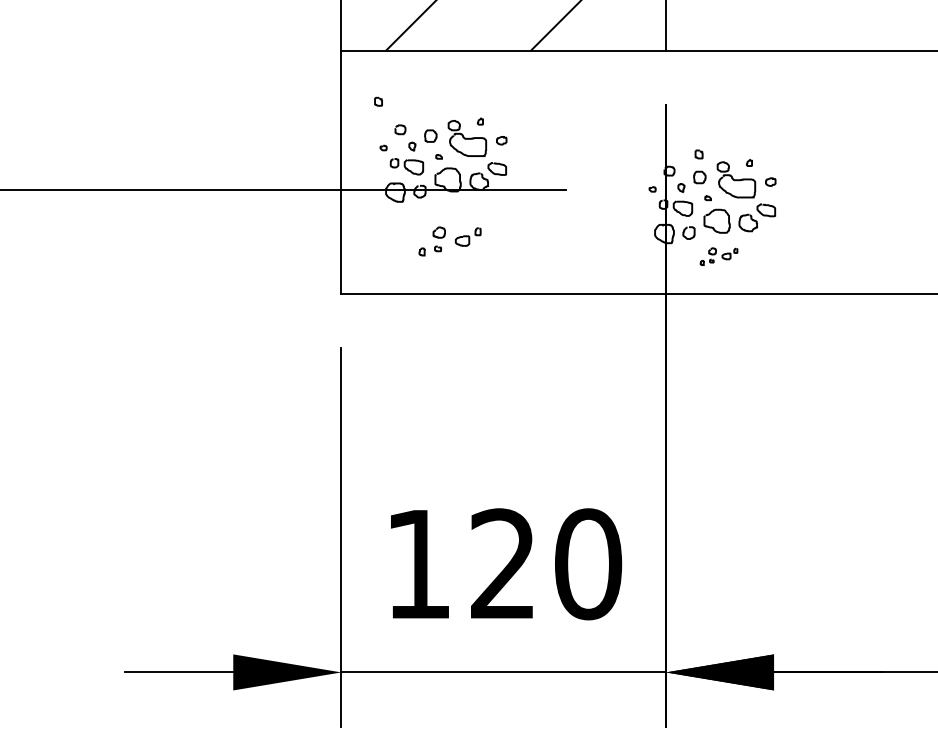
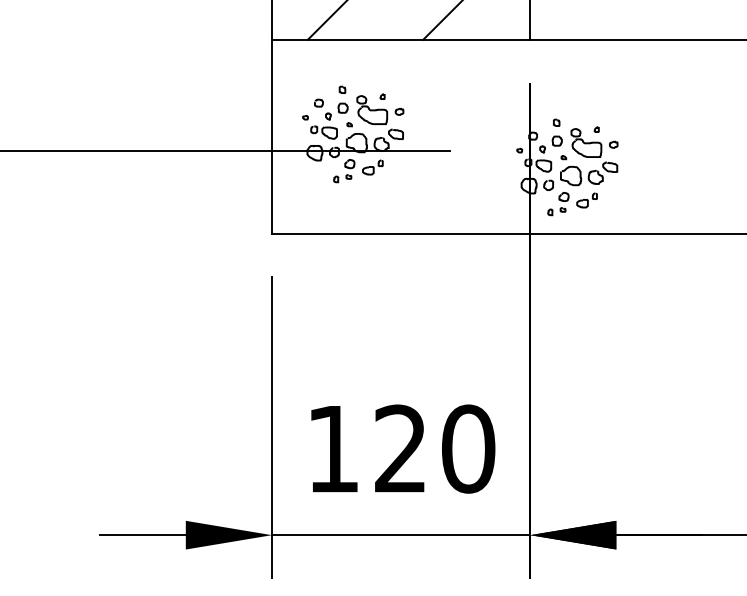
curve: (379, 100) -> (343, 88), moved
part: (450, 241) -> (358, 171), moved
part: (718, 257) -> (572, 204), size x1.67

